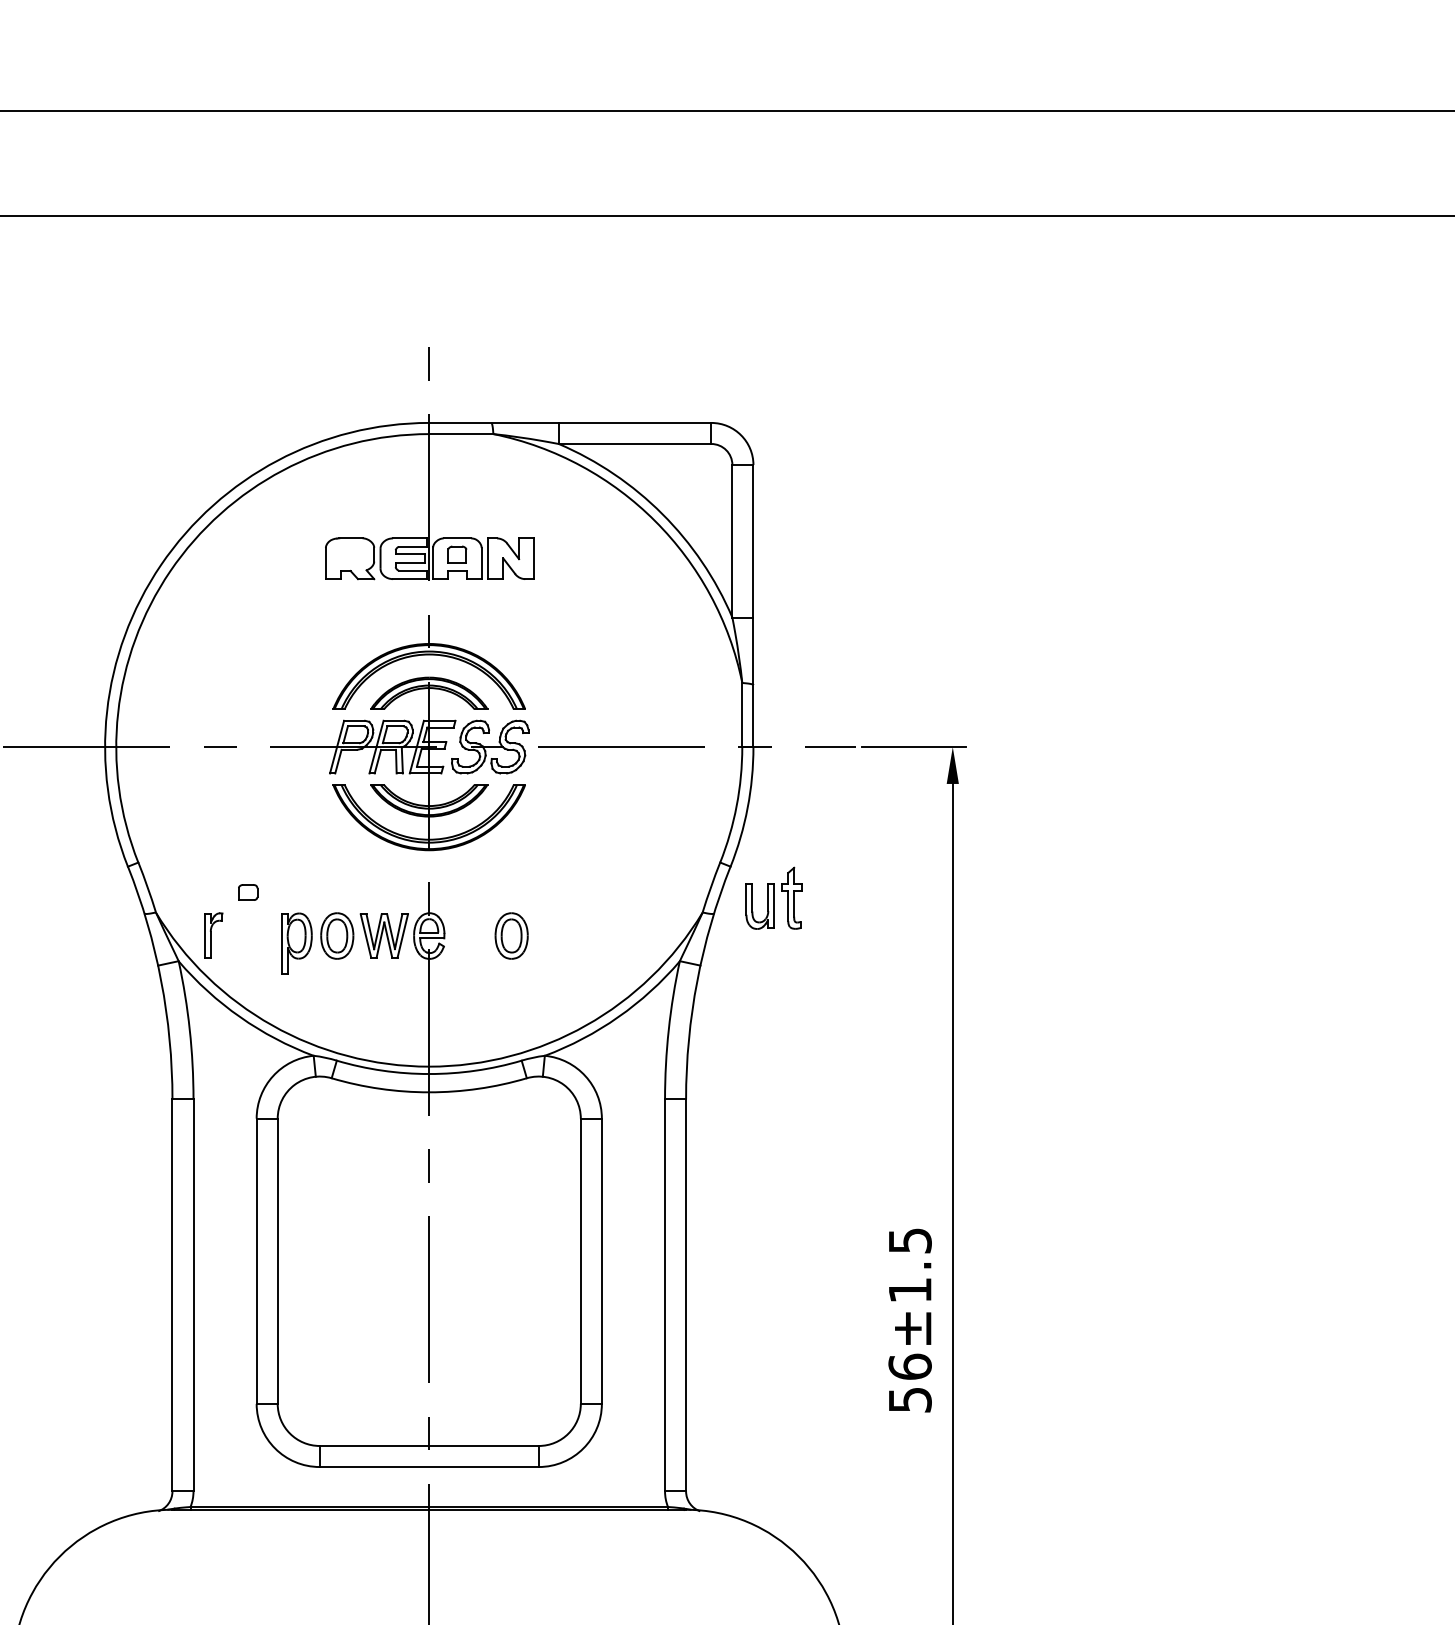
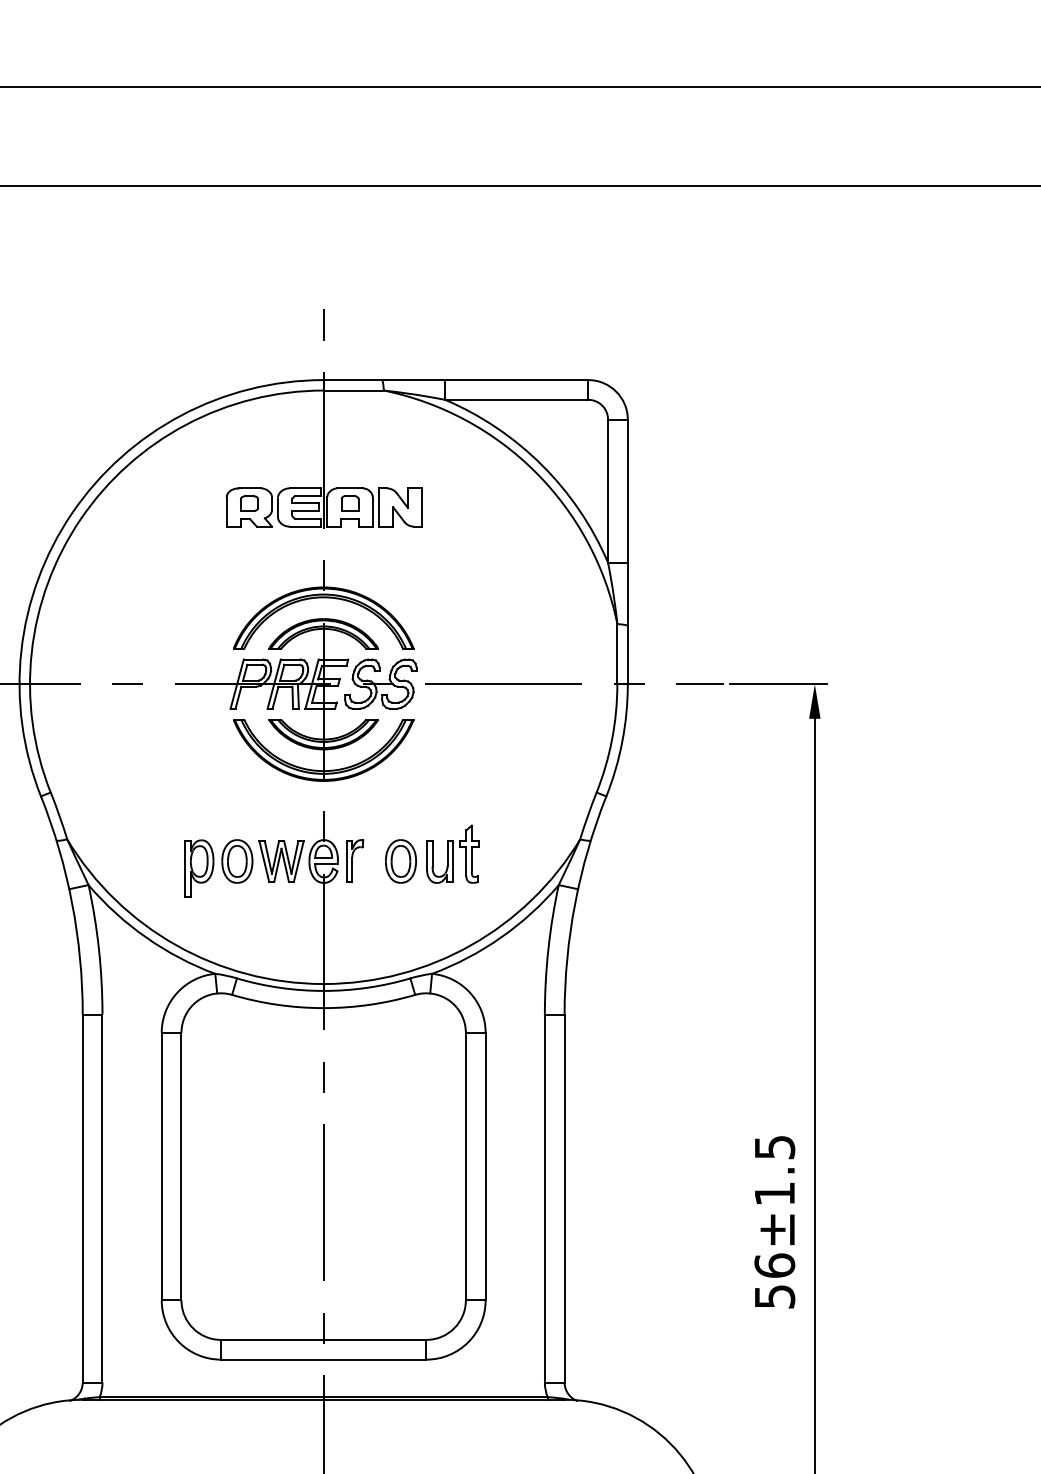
part: (248, 892) -> (249, 503), moved
part: (773, 897) -> (452, 853), moved
part: (213, 935) -> (354, 860), moved

